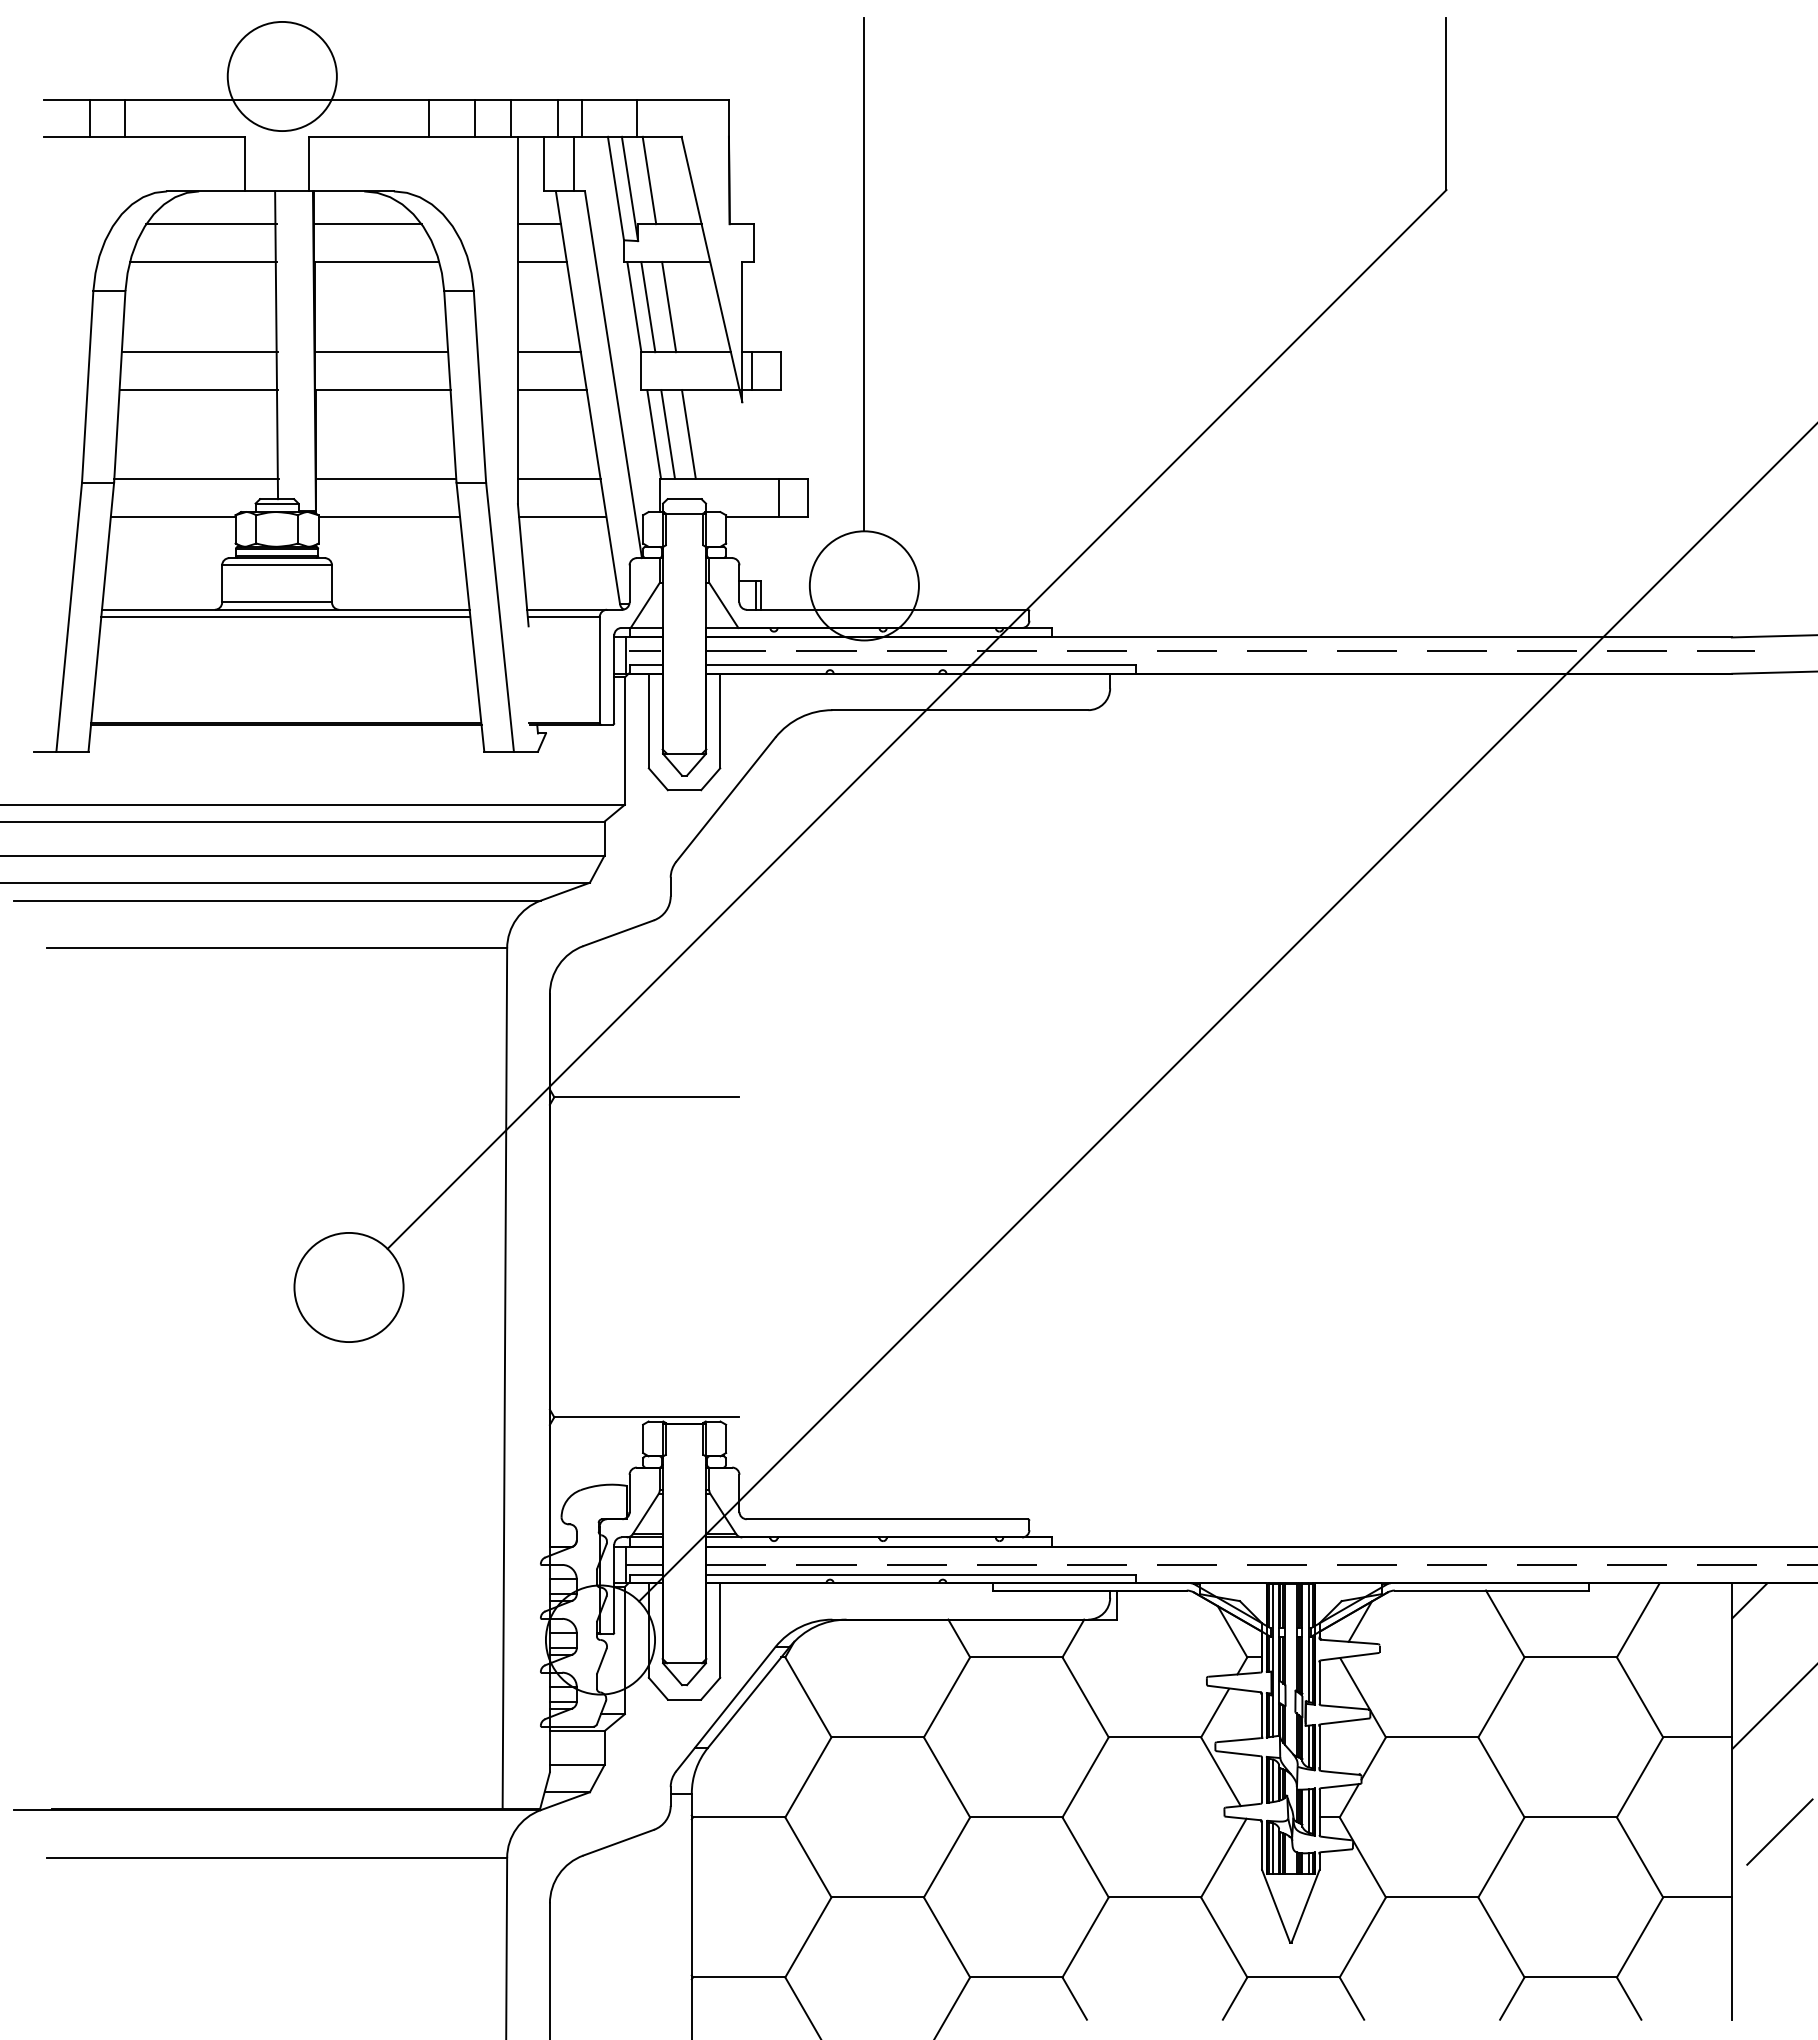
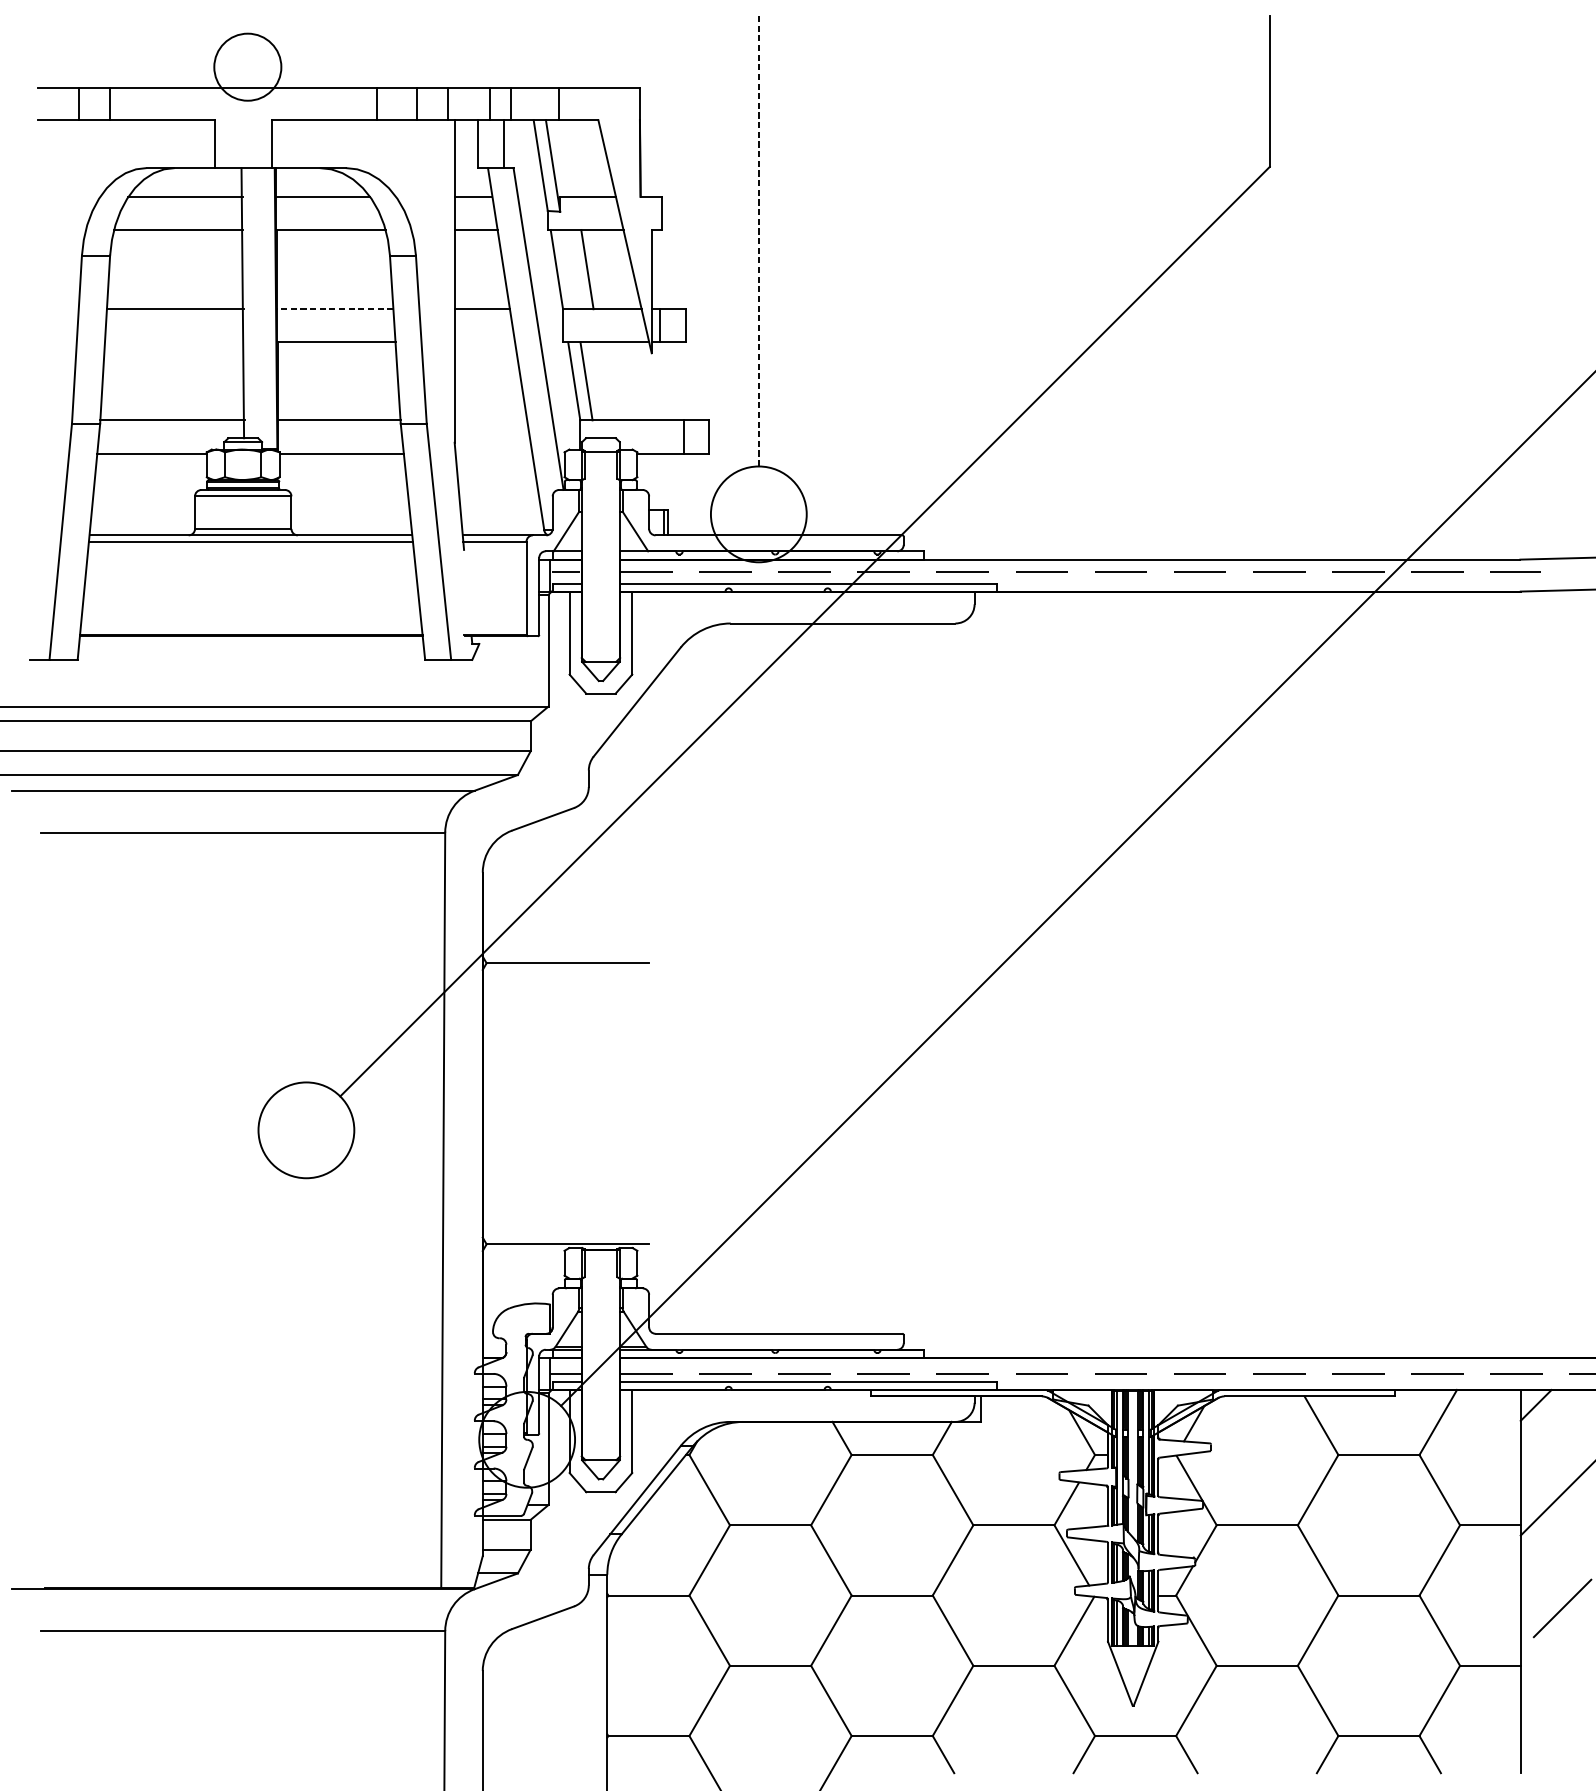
circle: (281, 76) -> (247, 67), size x0.7
line: (649, 180) -> (570, 158), removed
line: (864, 274) -> (758, 241), solid -> dashed
line: (648, 306) -> (569, 269), removed
line: (381, 352) -> (334, 309), solid -> dashed
line: (198, 390) -> (174, 342), removed
line: (551, 390) -> (484, 342), removed
line: (688, 434) -> (604, 381), removed
line: (558, 478) -> (490, 420), removed
line: (562, 516) -> (493, 453), removed

